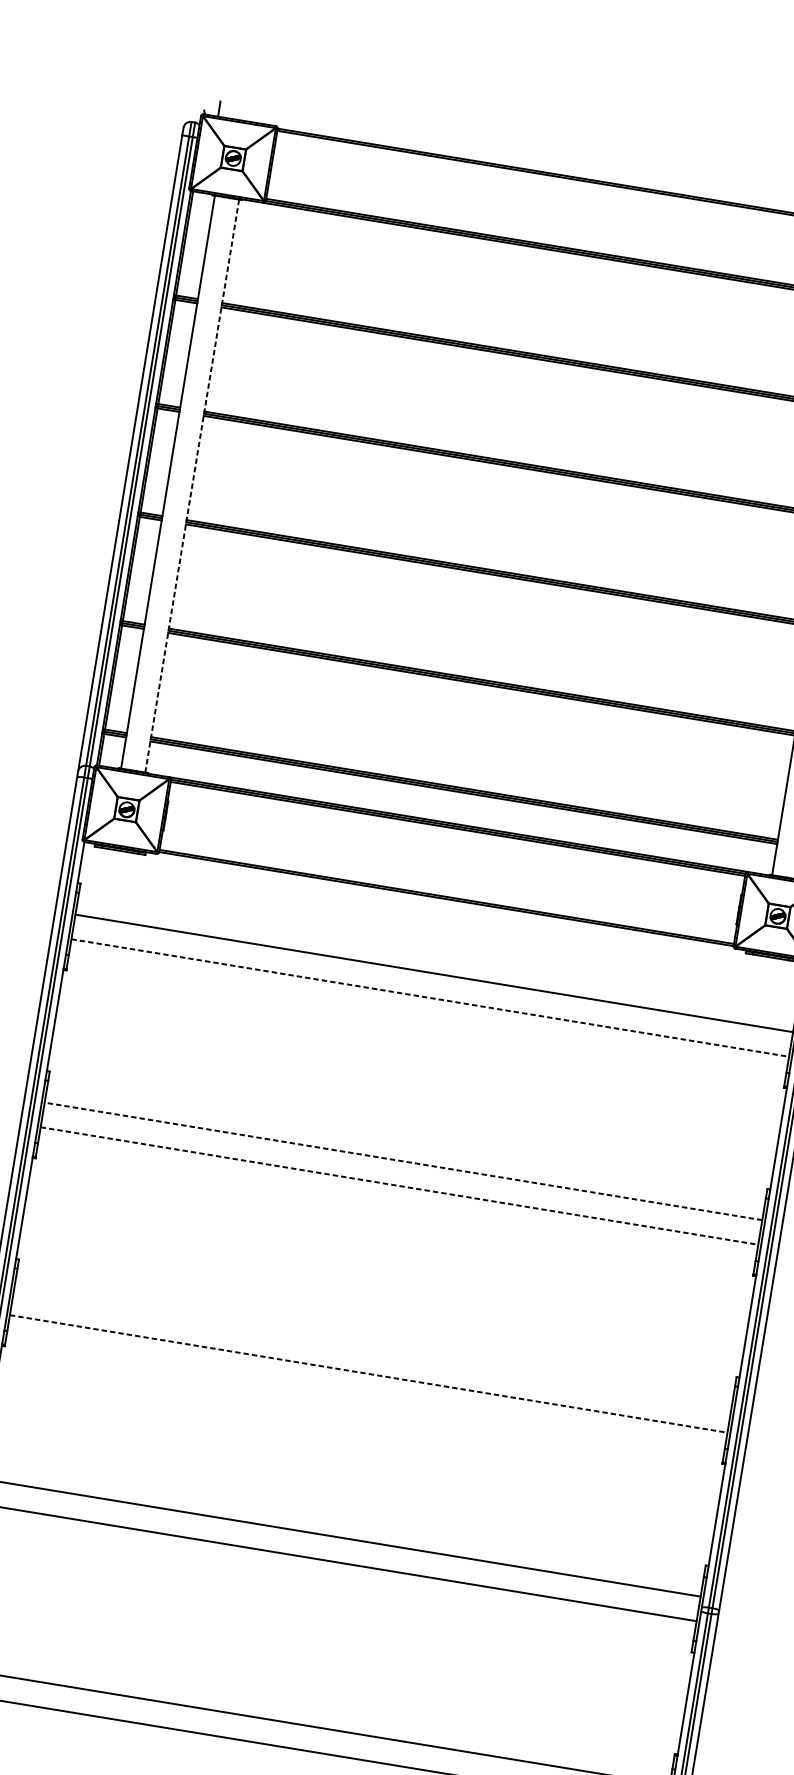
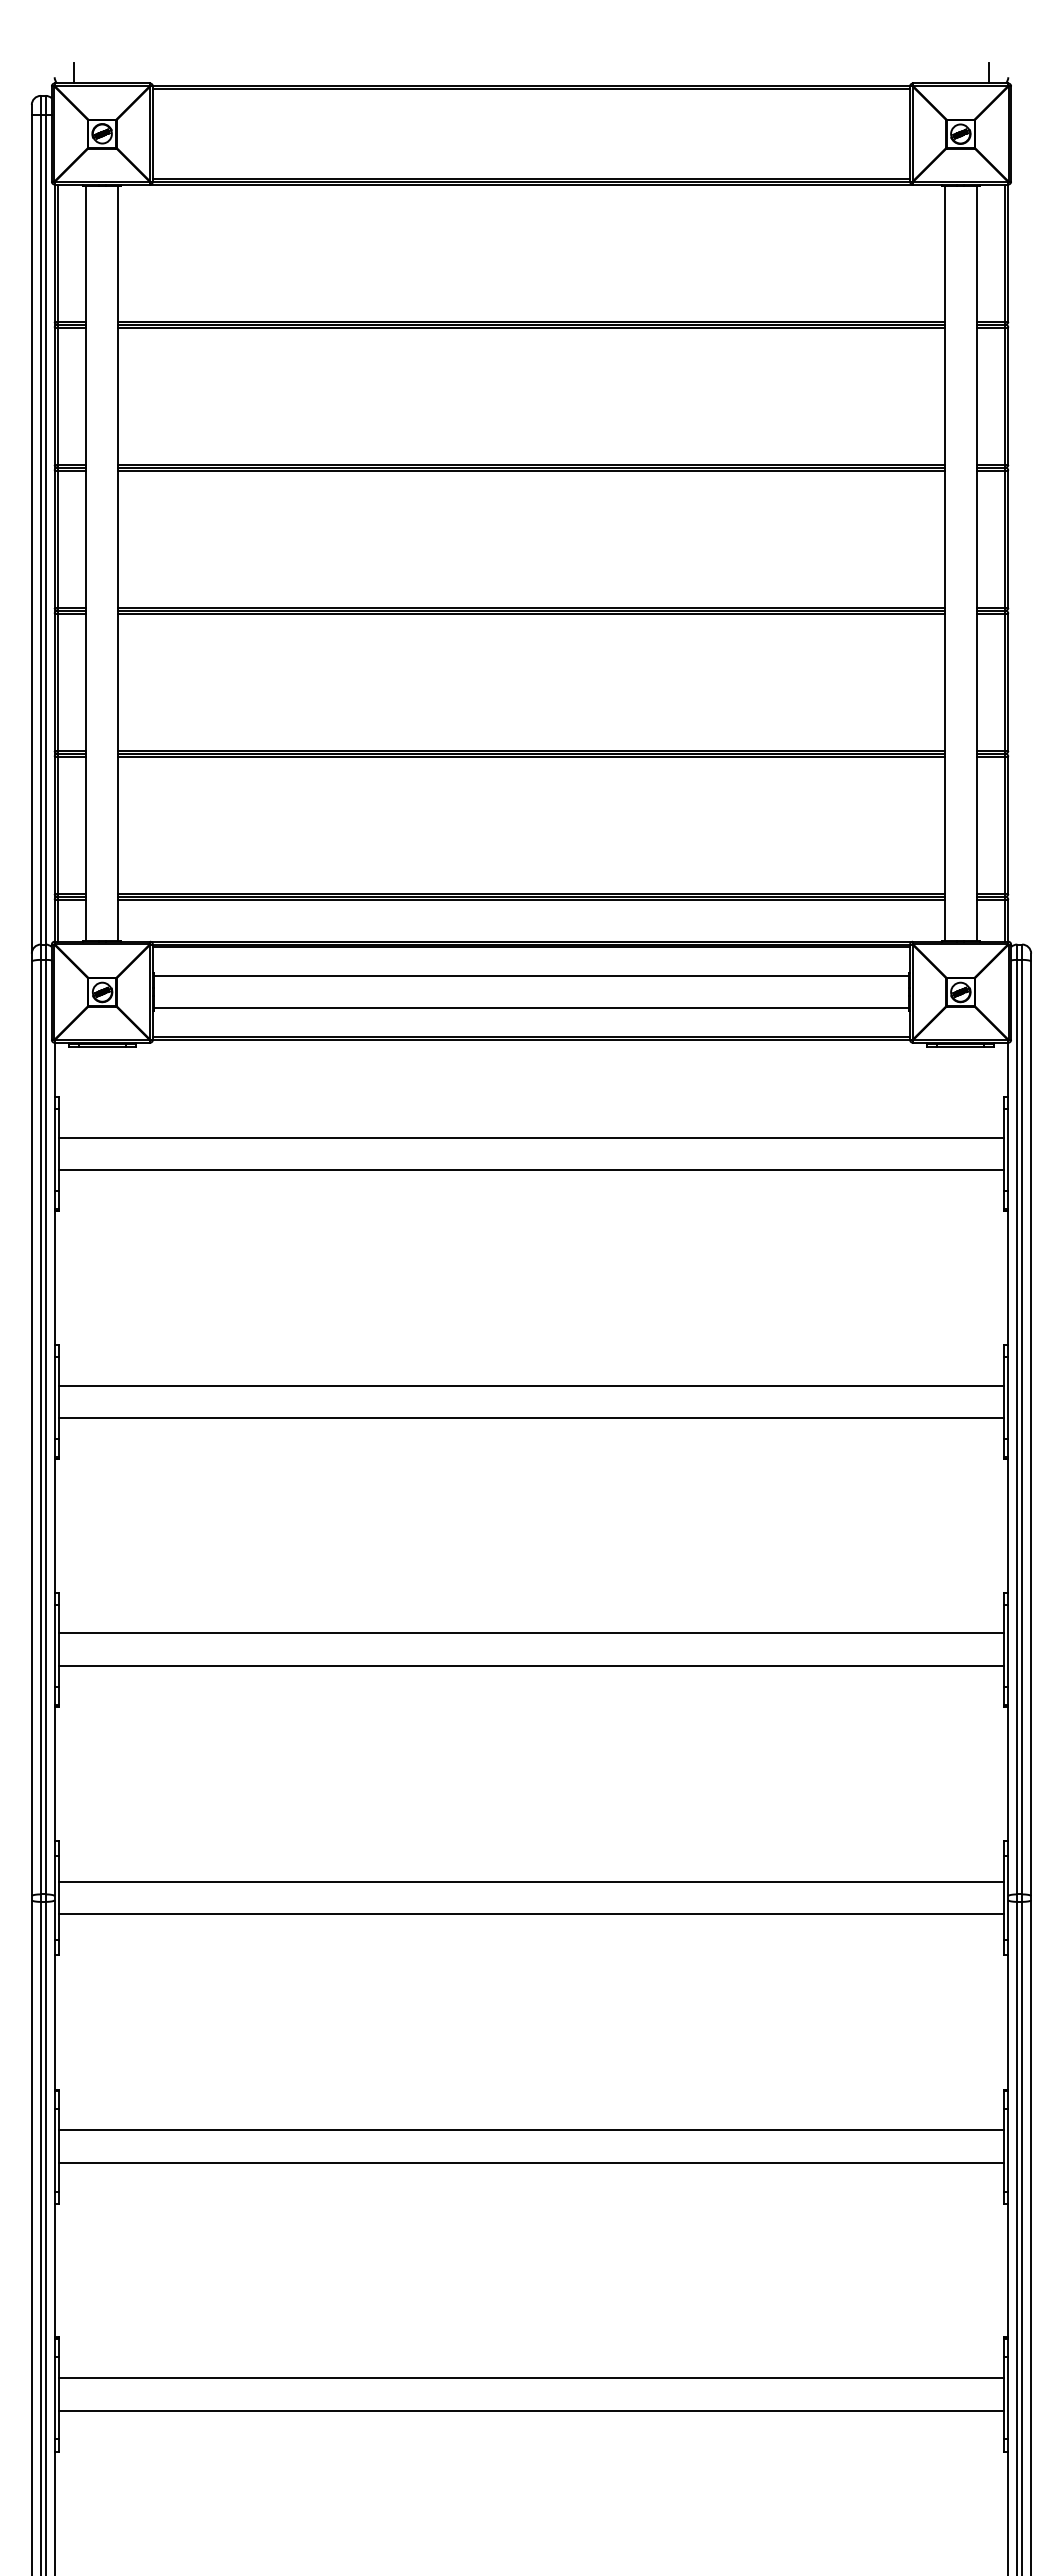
line: (192, 486) -> (118, 563), dashed -> solid
line: (454, 851) -> (531, 976), added
line: (450, 875) -> (531, 1008), added
line: (430, 998) -> (531, 1170), dashed -> solid
line: (403, 1161) -> (531, 1385), dashed -> solid
line: (399, 1186) -> (531, 1418), dashed -> solid
line: (372, 1349) -> (531, 1633), added
line: (368, 1373) -> (531, 1665), dashed -> solid

